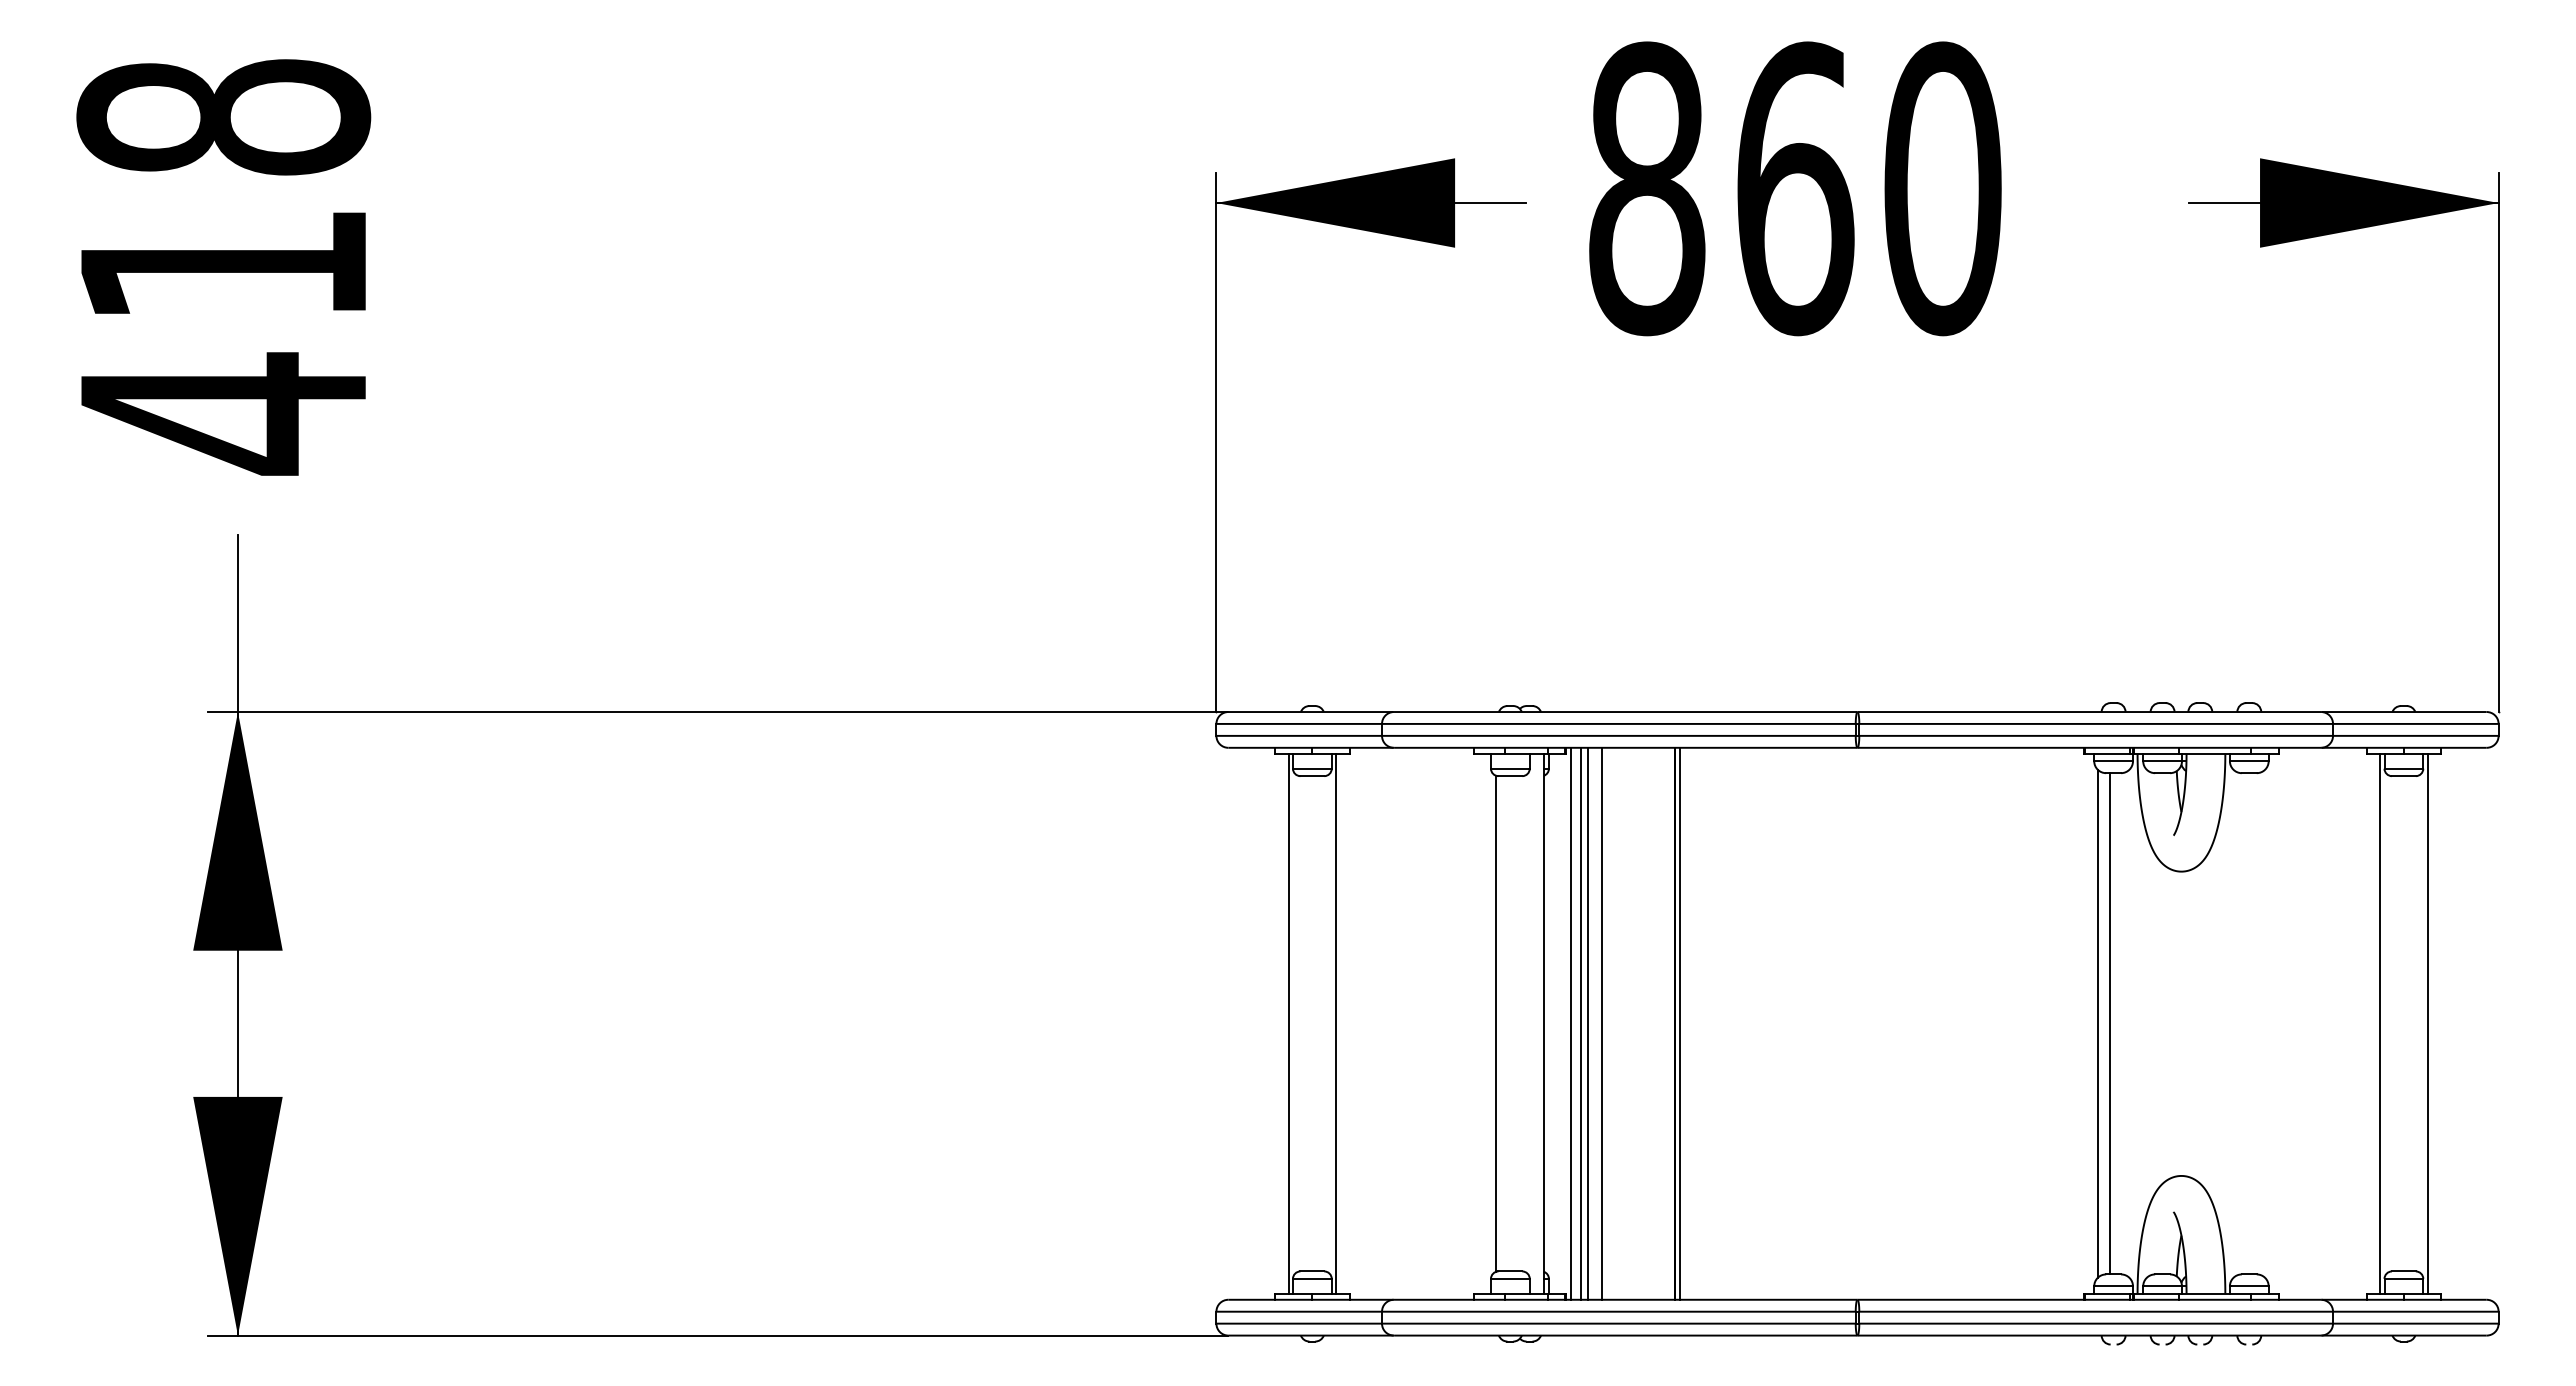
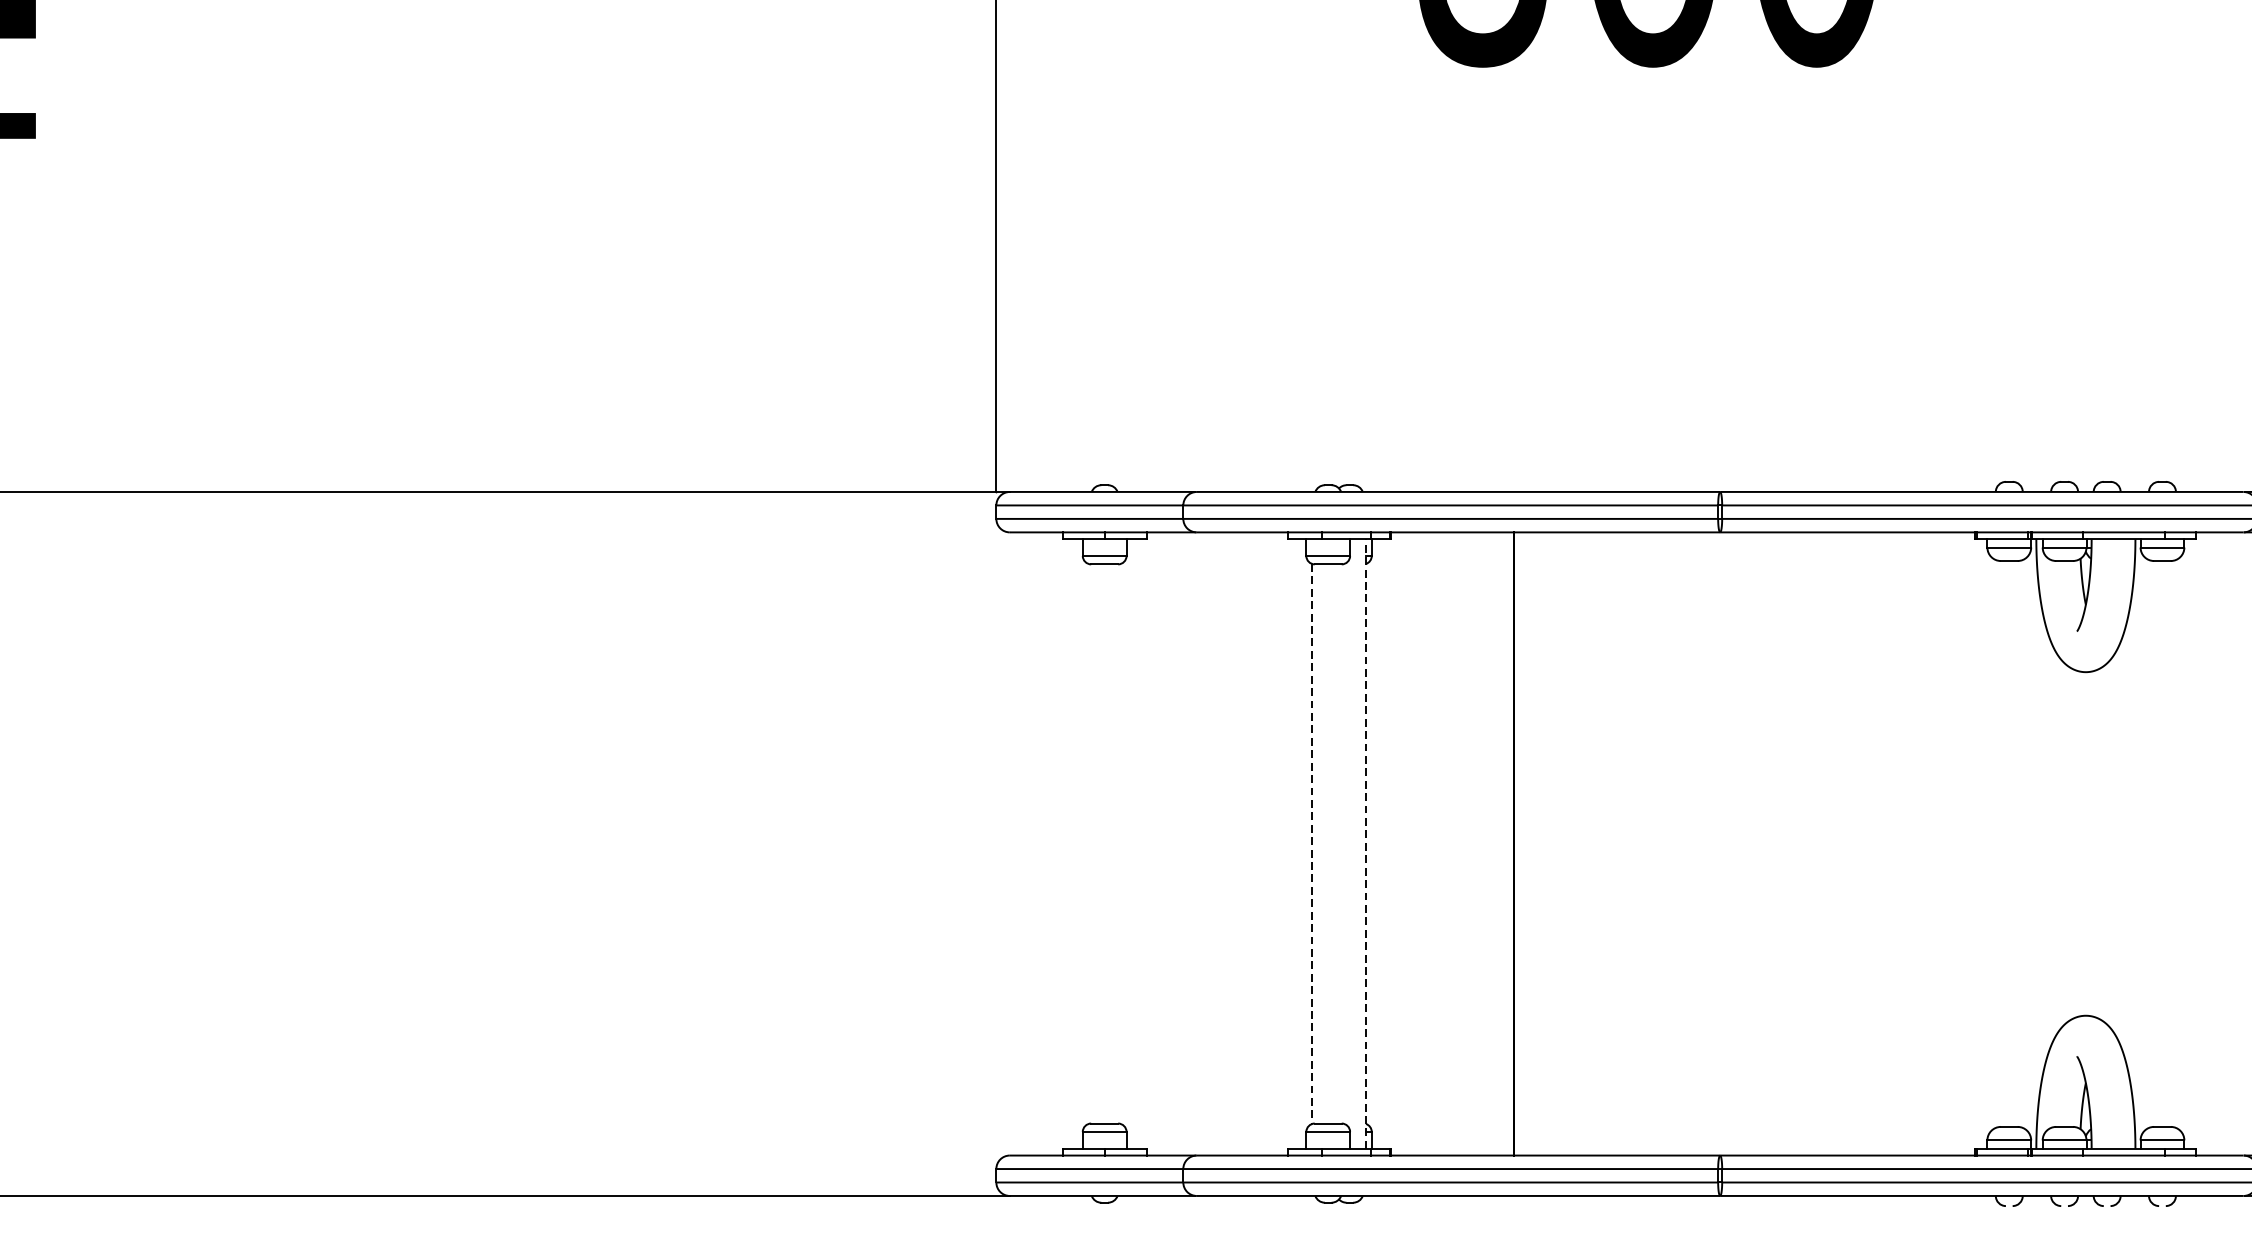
line: (1288, 1023) -> (1077, 843), removed
line: (1336, 1023) -> (1131, 843), removed
line: (1543, 1023) -> (1365, 843), solid -> dashed
line: (1571, 1023) -> (1397, 843), removed
line: (1581, 1023) -> (1408, 843), removed
line: (1588, 1023) -> (1416, 843), removed
line: (1602, 1023) -> (1432, 843), removed
line: (1679, 1023) -> (1519, 843), removed
line: (2097, 1023) -> (1991, 843), removed
line: (2109, 1023) -> (2004, 843), removed
line: (1496, 1024) -> (1312, 844), solid -> dashed

